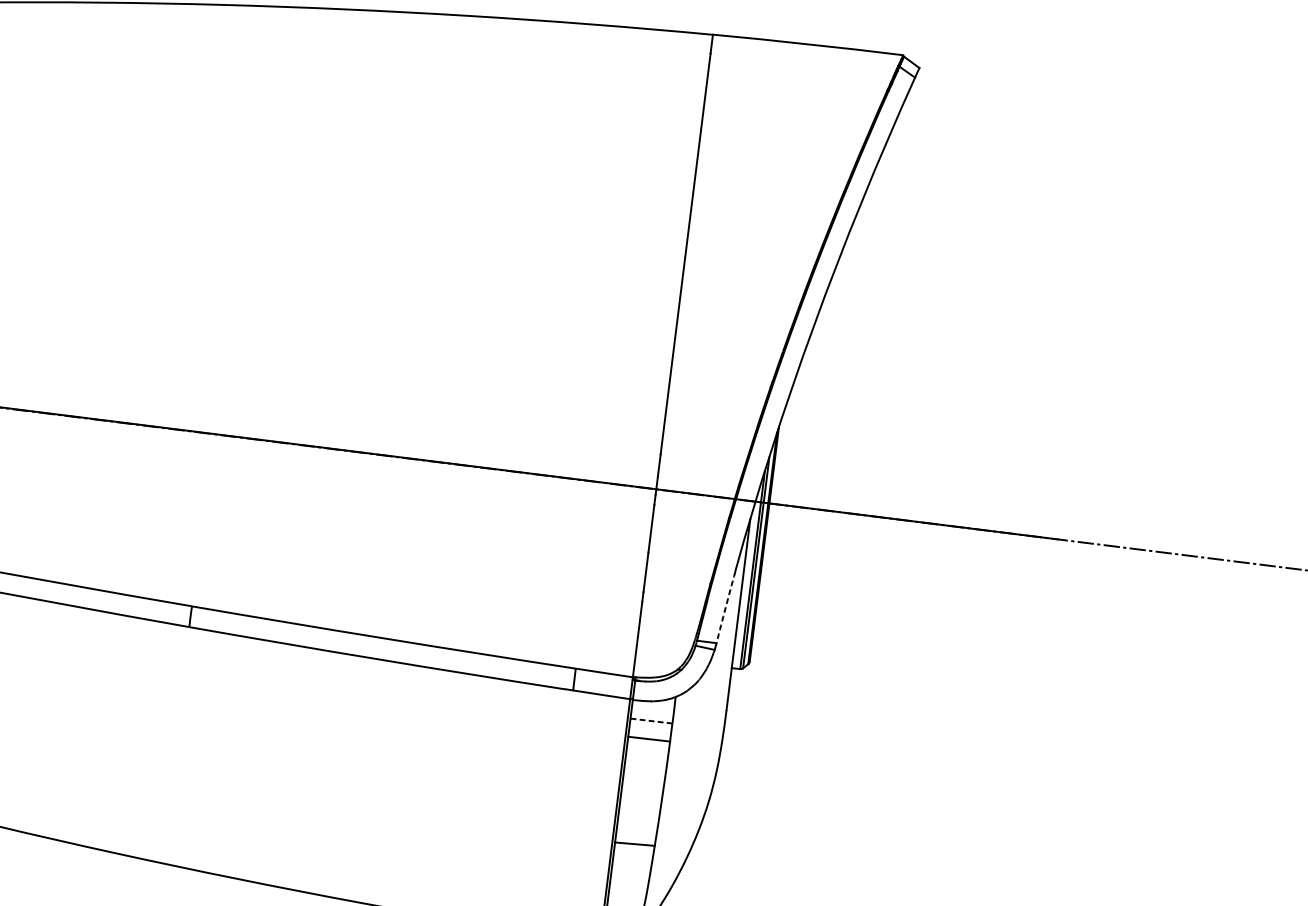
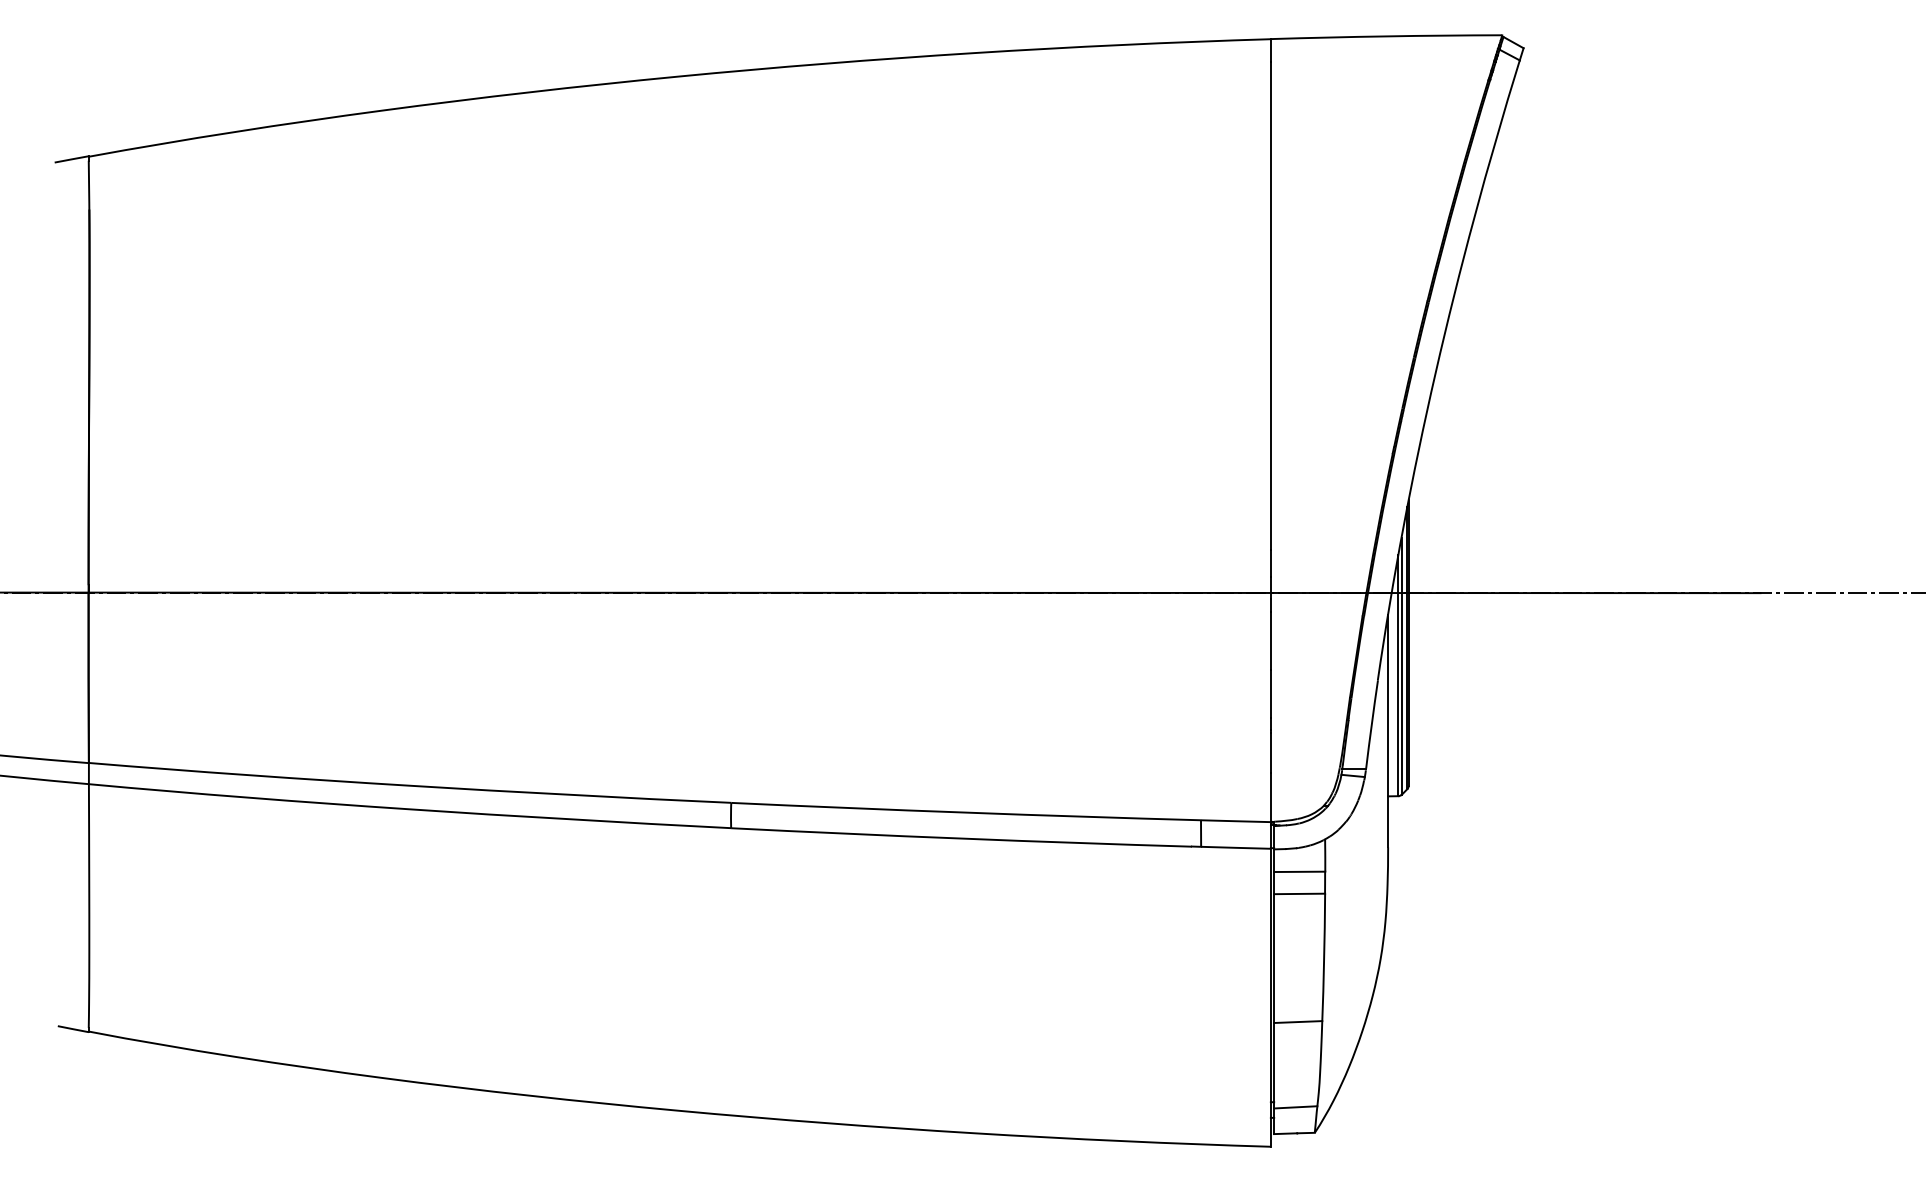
arc: (725, 607) -> (1371, 724), dashed -> solid
line: (651, 720) -> (1299, 871), dashed -> solid

